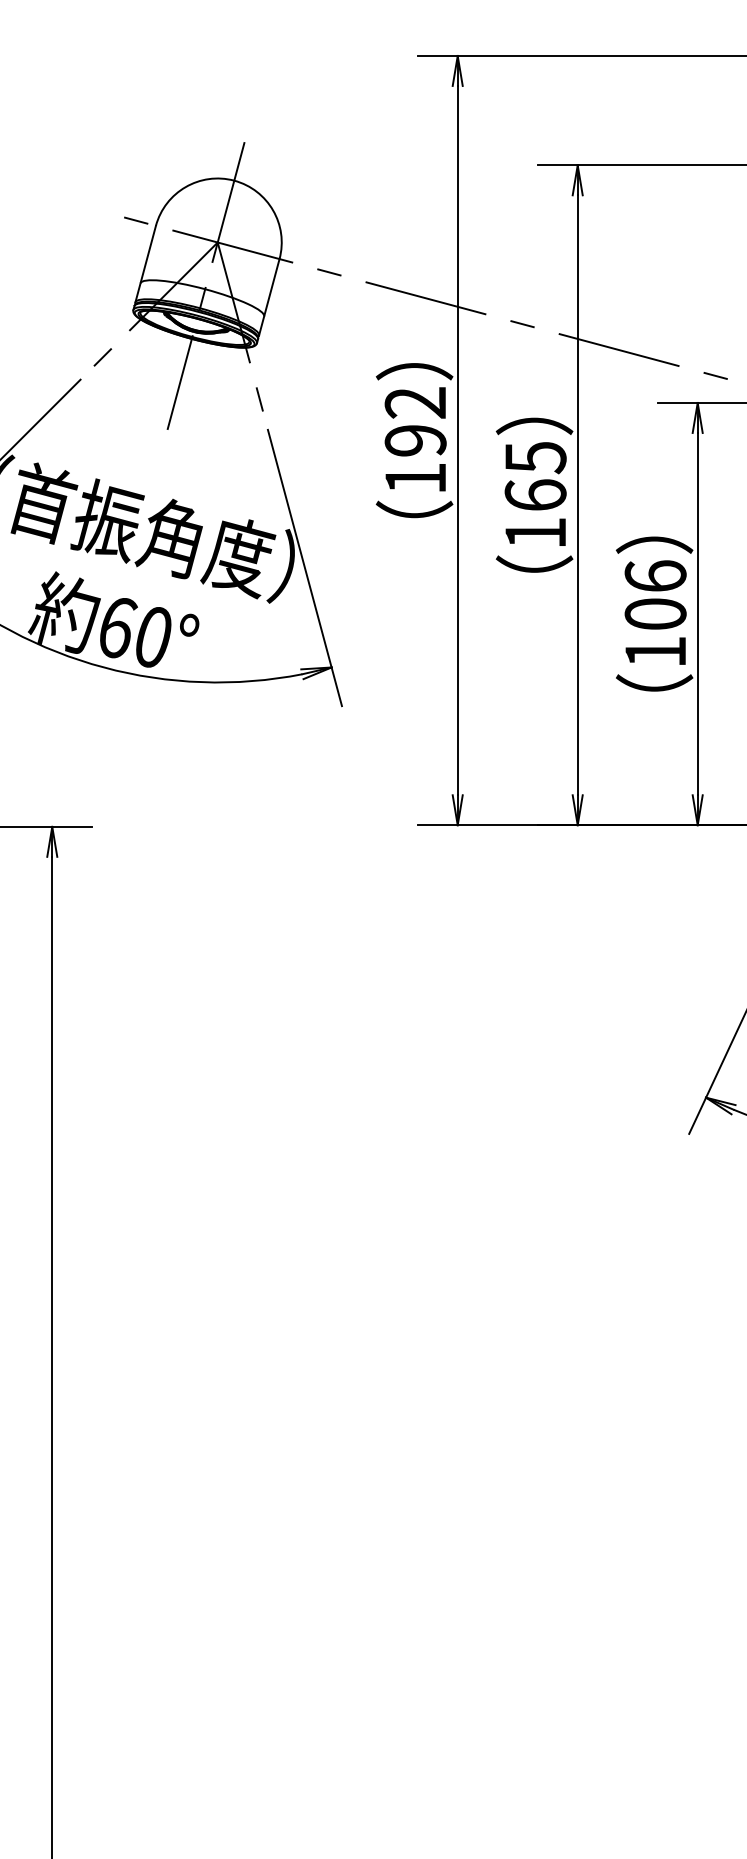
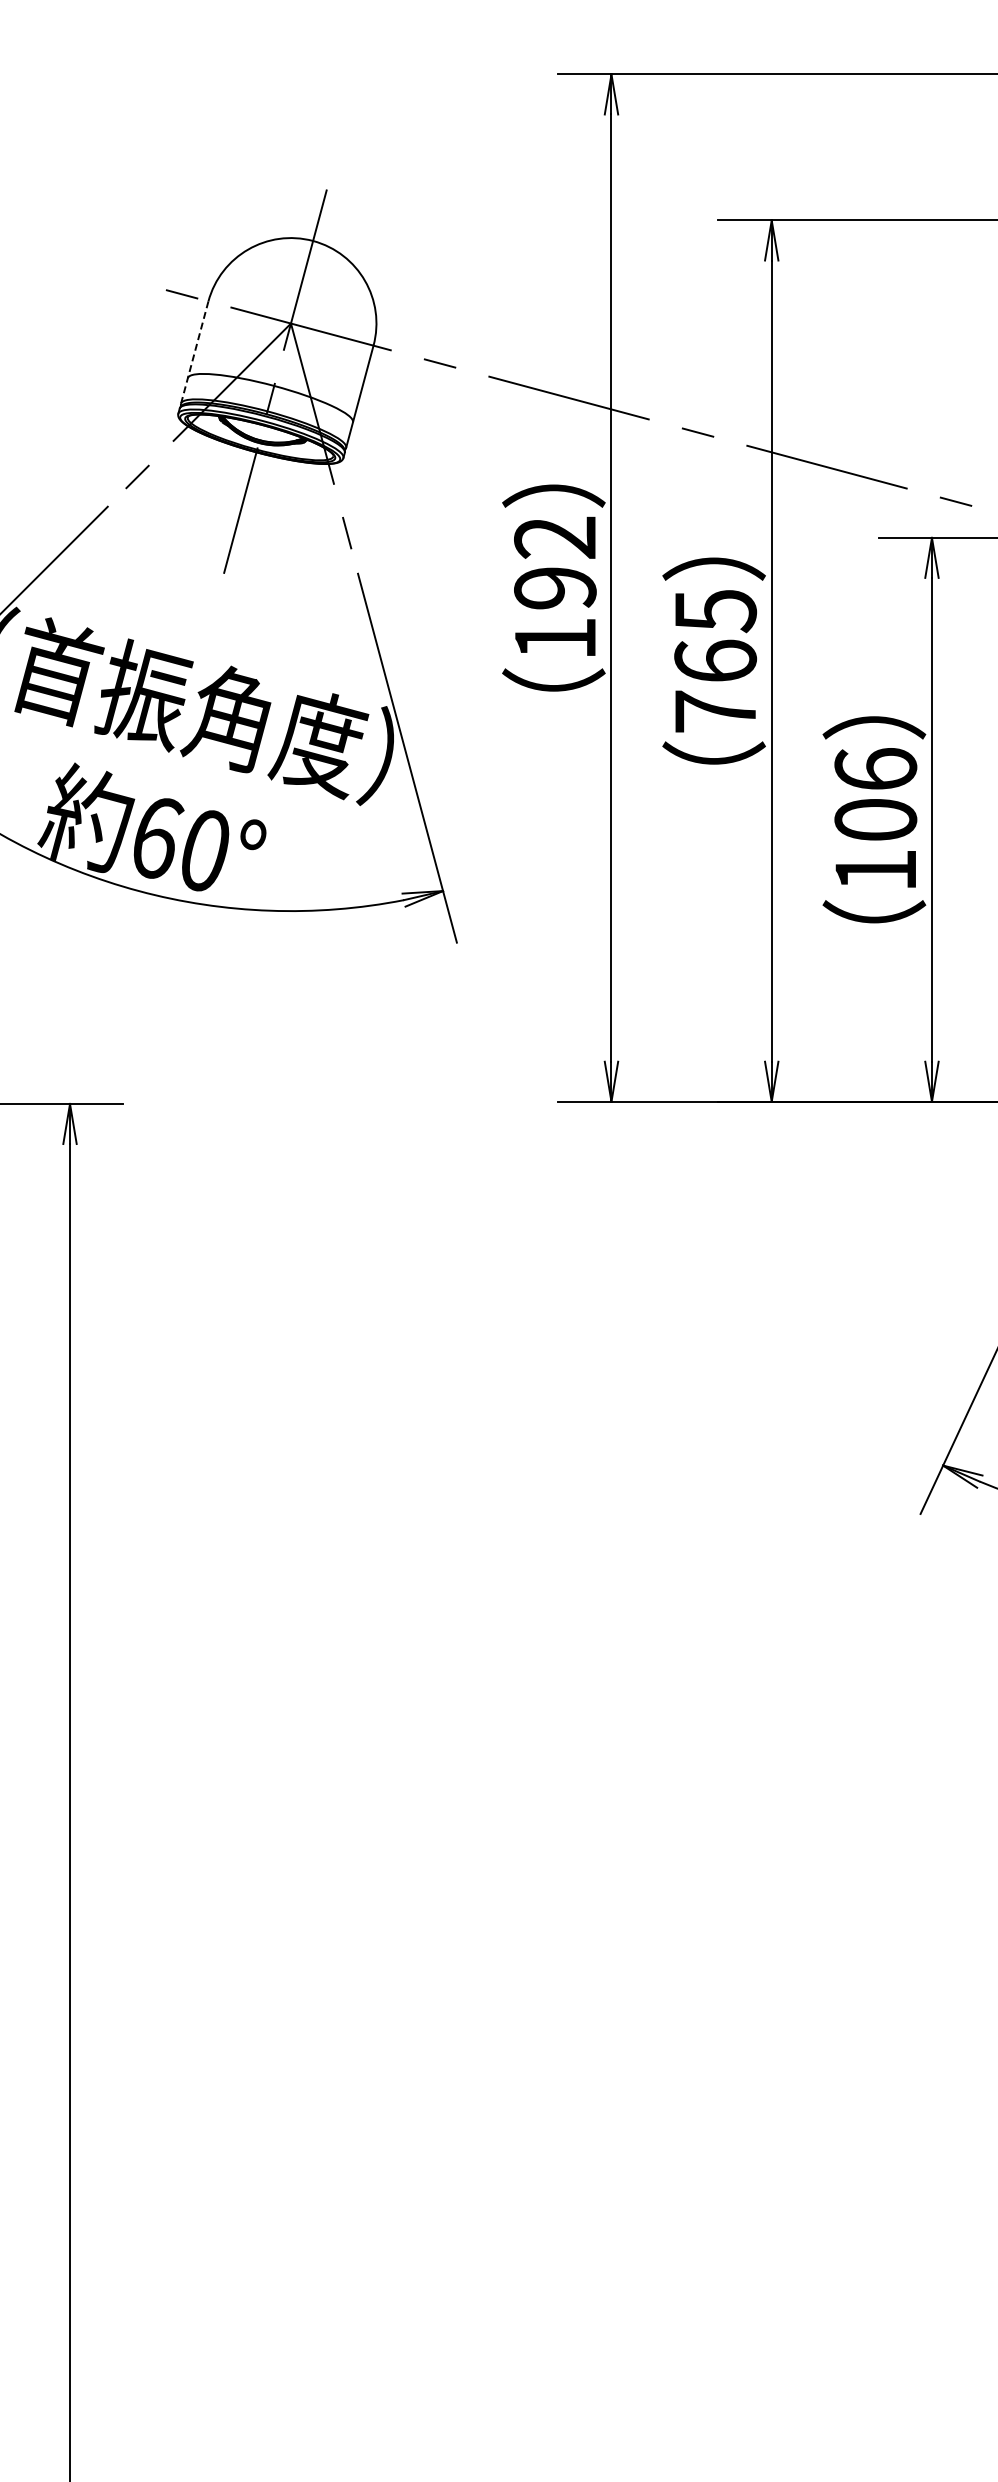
line: (145, 264) -> (194, 352), solid -> dashed
text: (535, 533) -> (715, 711), 165 -> 765

